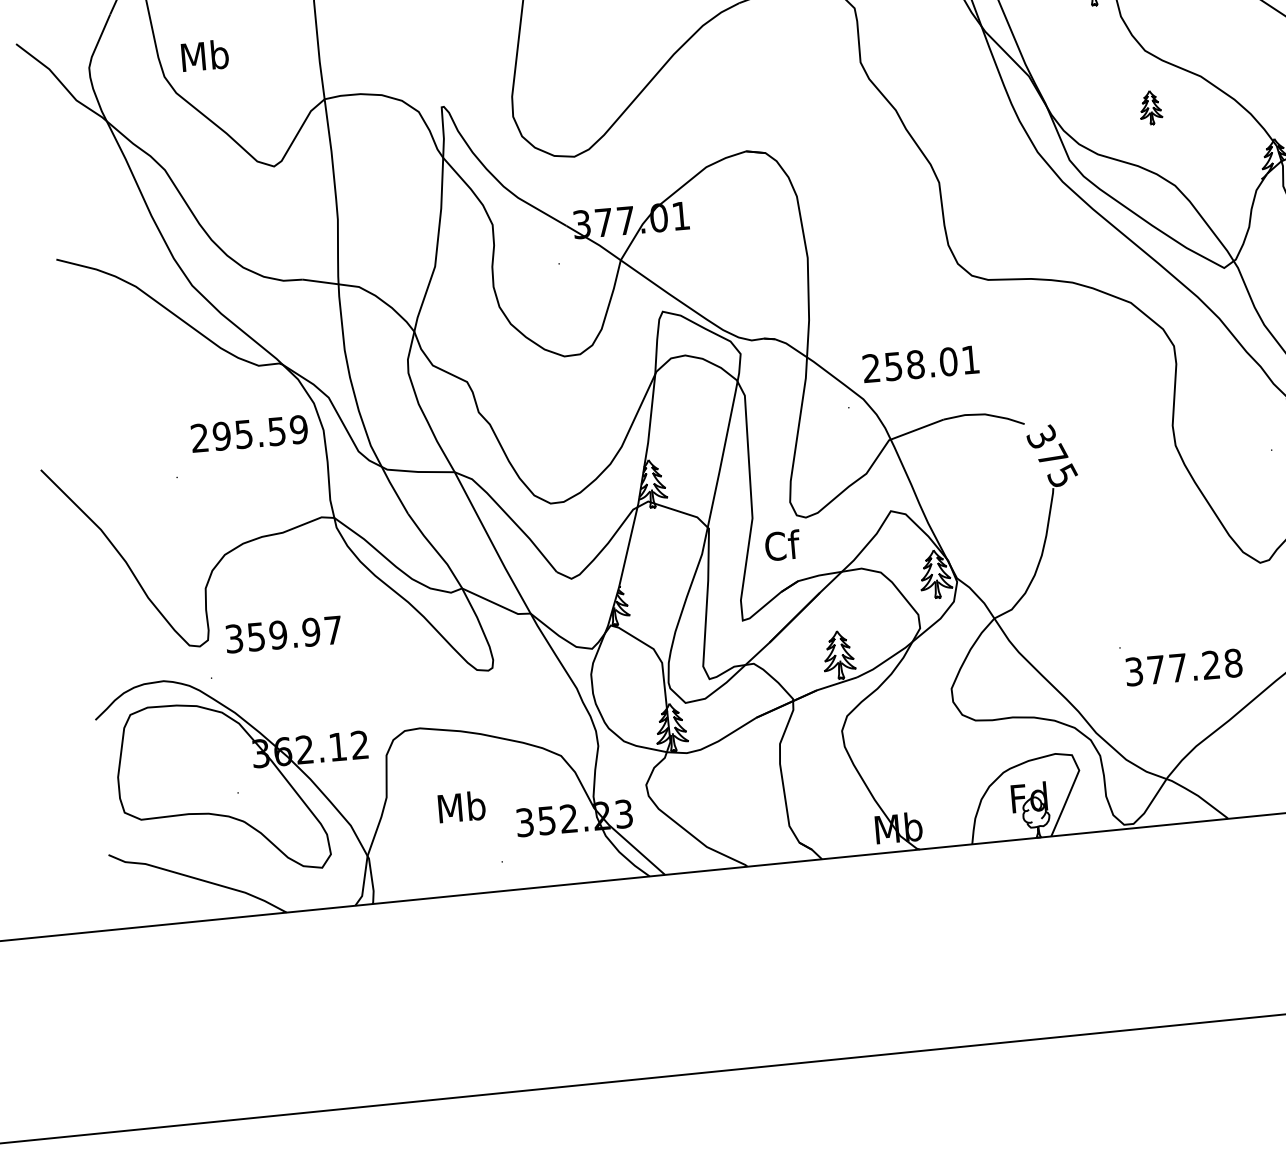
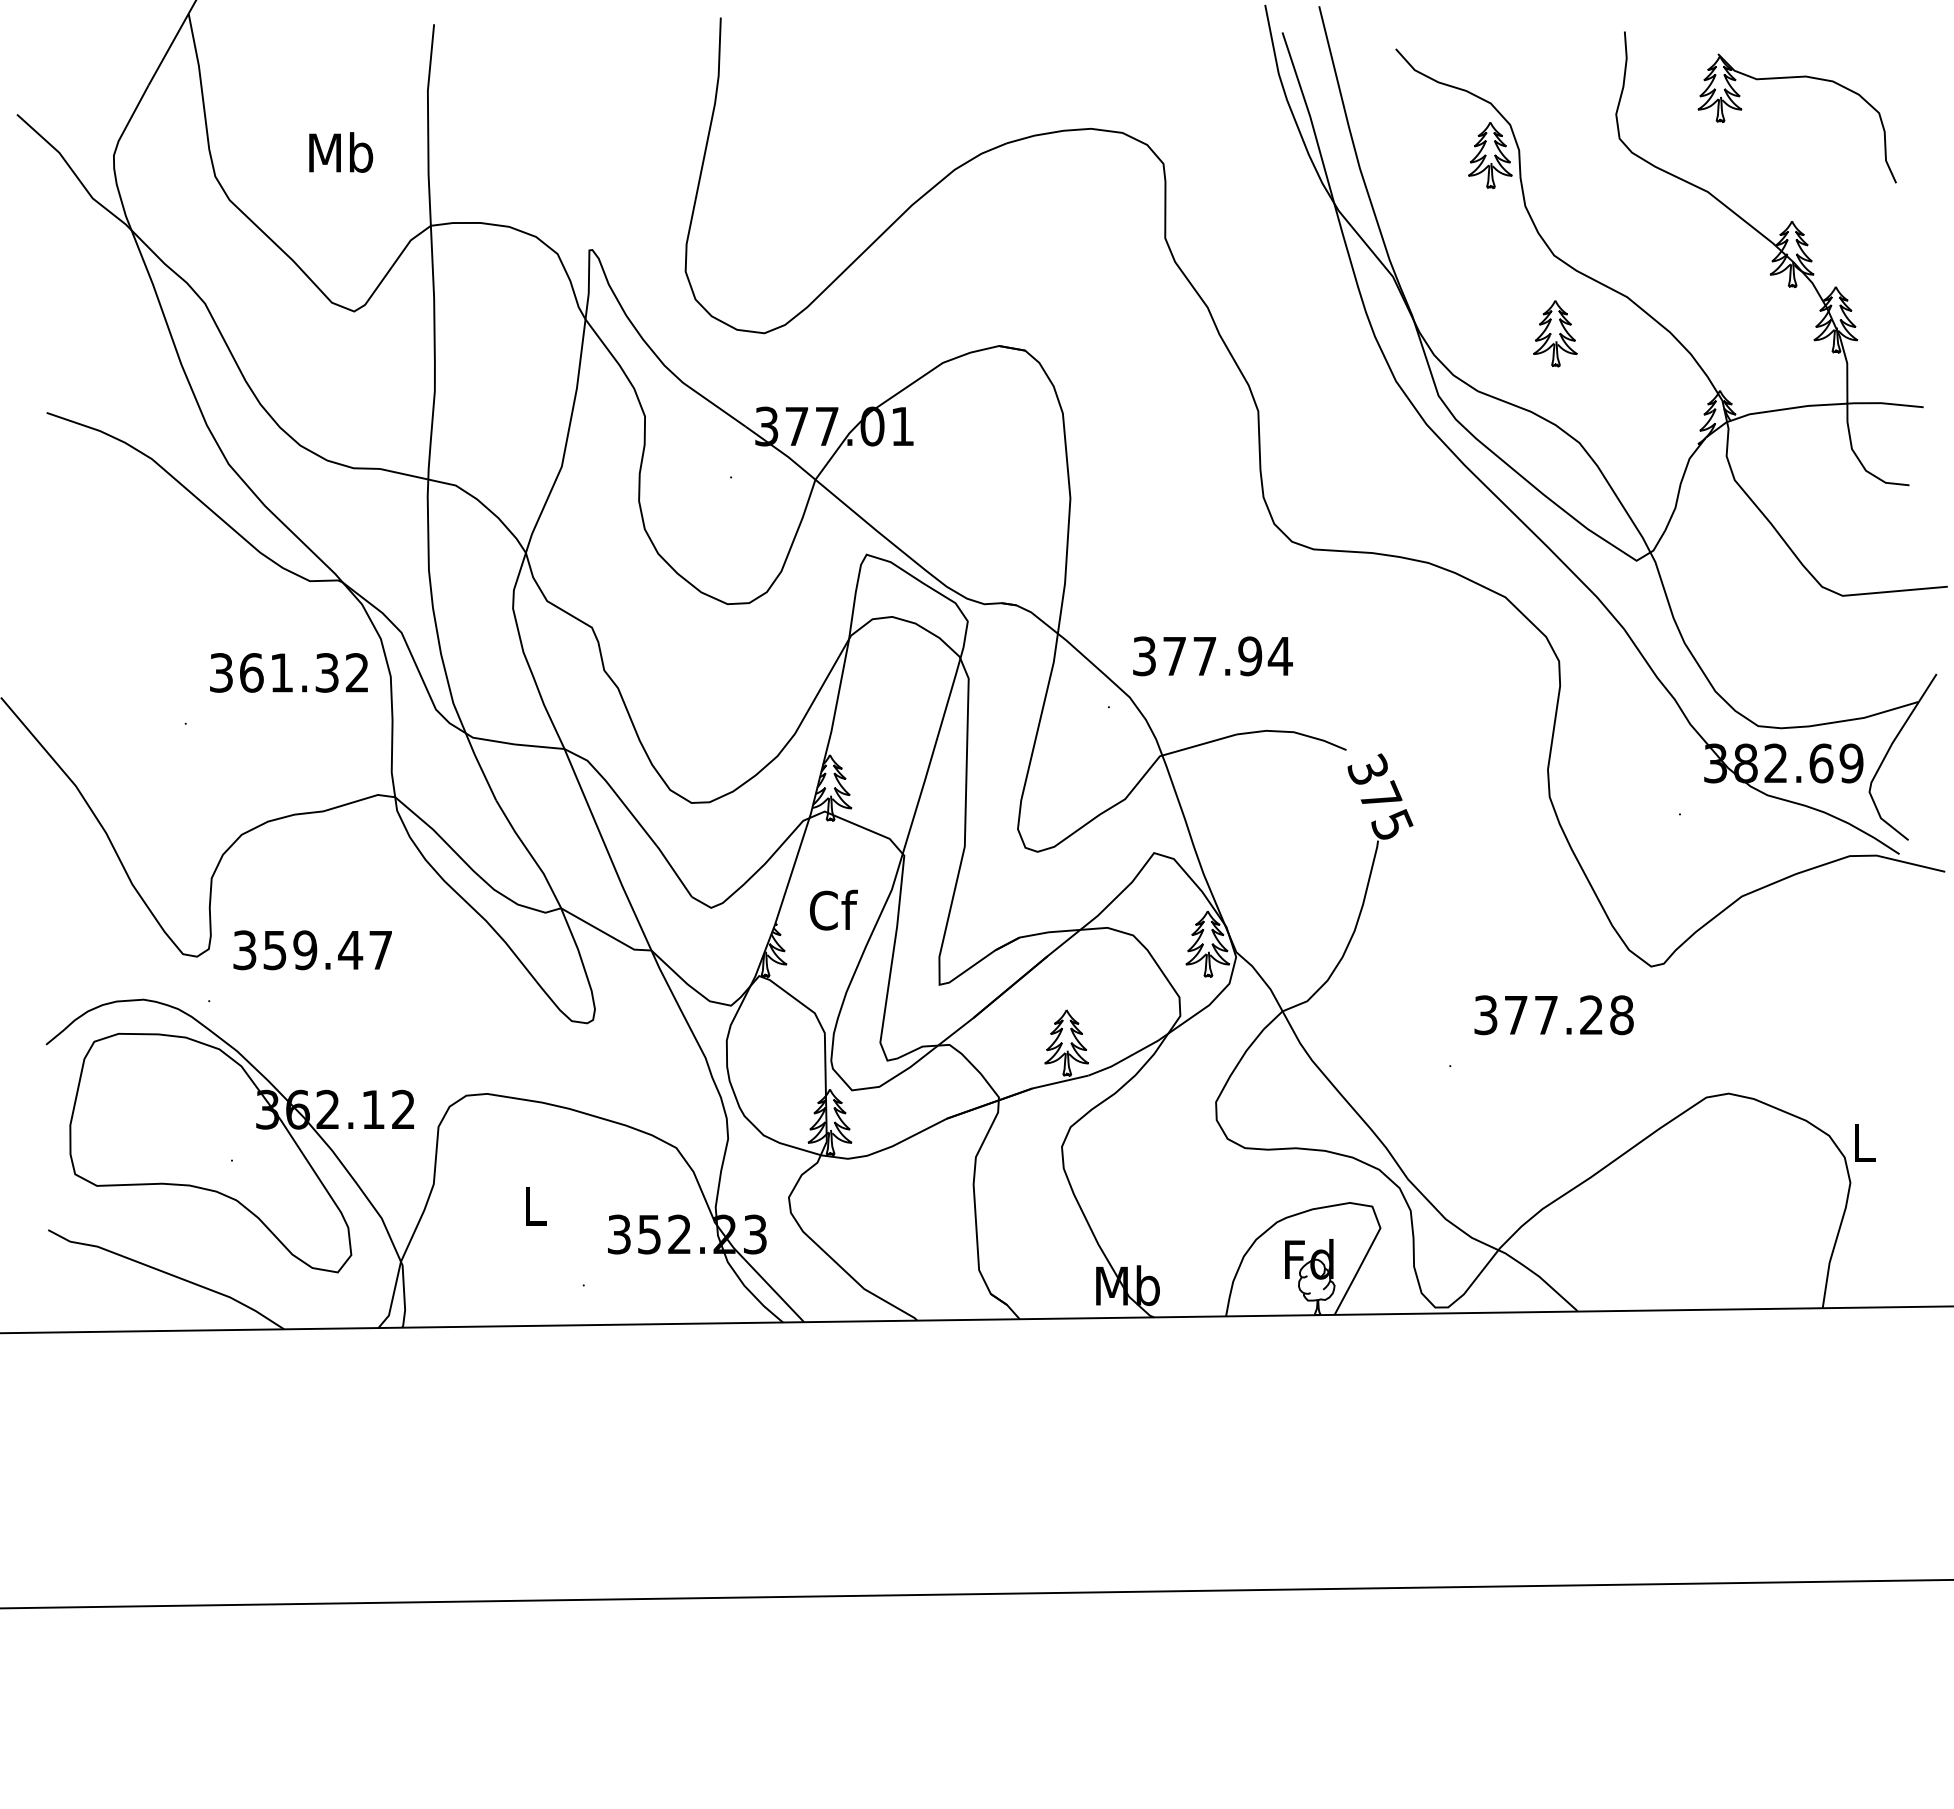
text: (205, 55) -> (341, 152), moved
part: (1150, 107) -> (1555, 333), size x1.43
text: (921, 364) -> (1212, 656), 258.01 -> 377.94
text: (249, 433) -> (289, 672), 295.59 -> 361.32
text: (782, 545) -> (833, 909), moved
text: (311, 632) -> (350, 950), 359.97 -> 359.47
text: (1183, 667) -> (1553, 1015), moved
text: (462, 806) -> (535, 1205), Mb -> L

